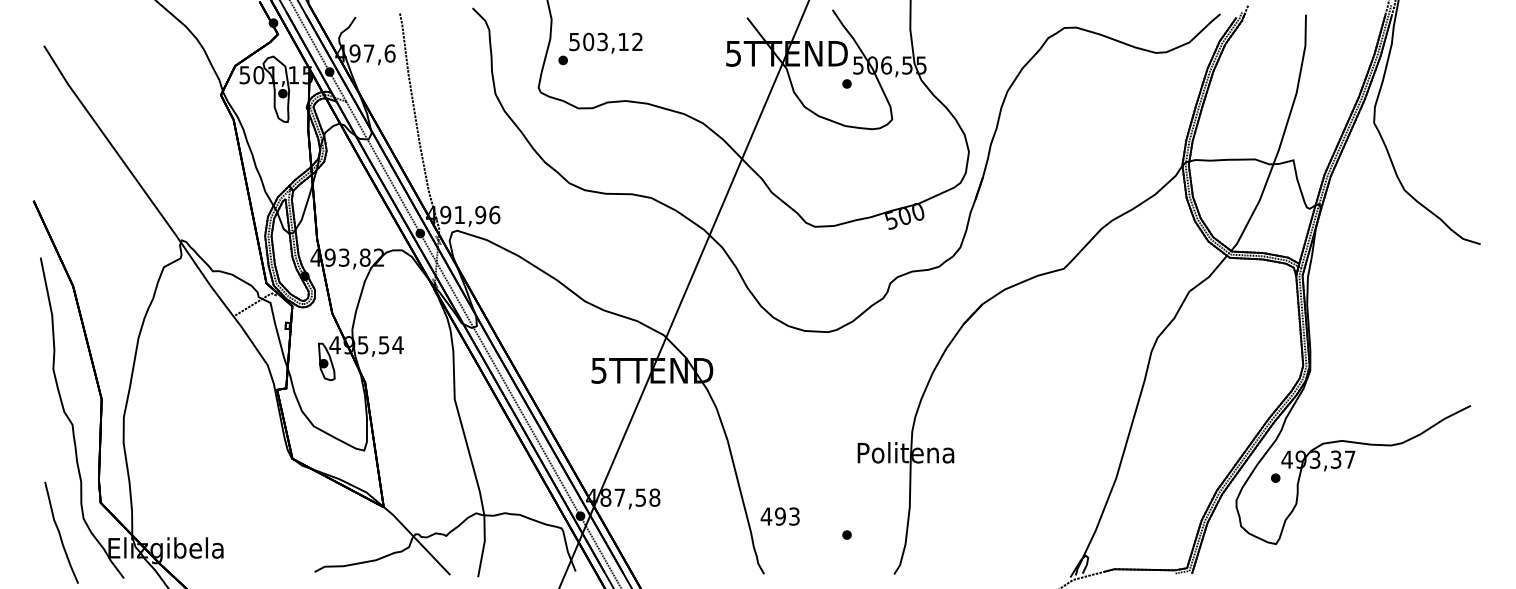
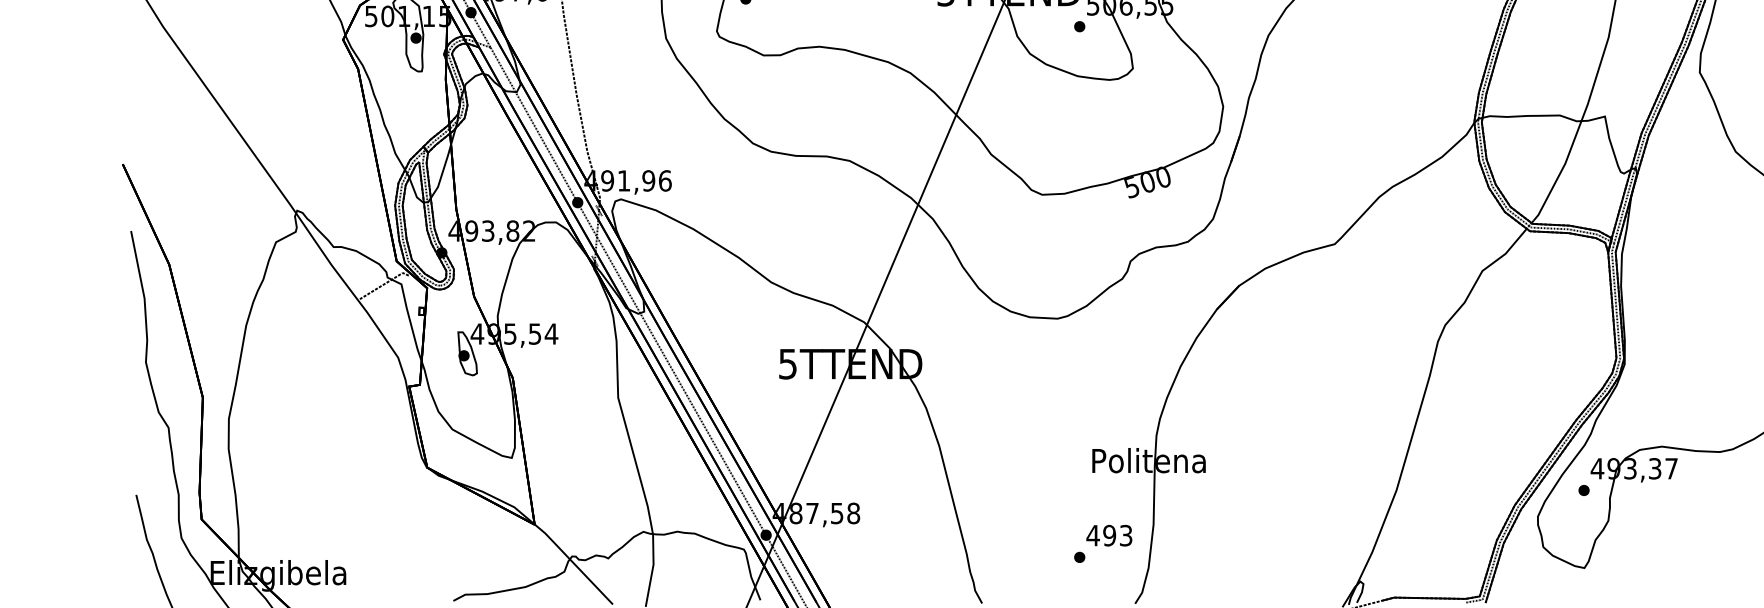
text: (779, 516) -> (1108, 535), moved

